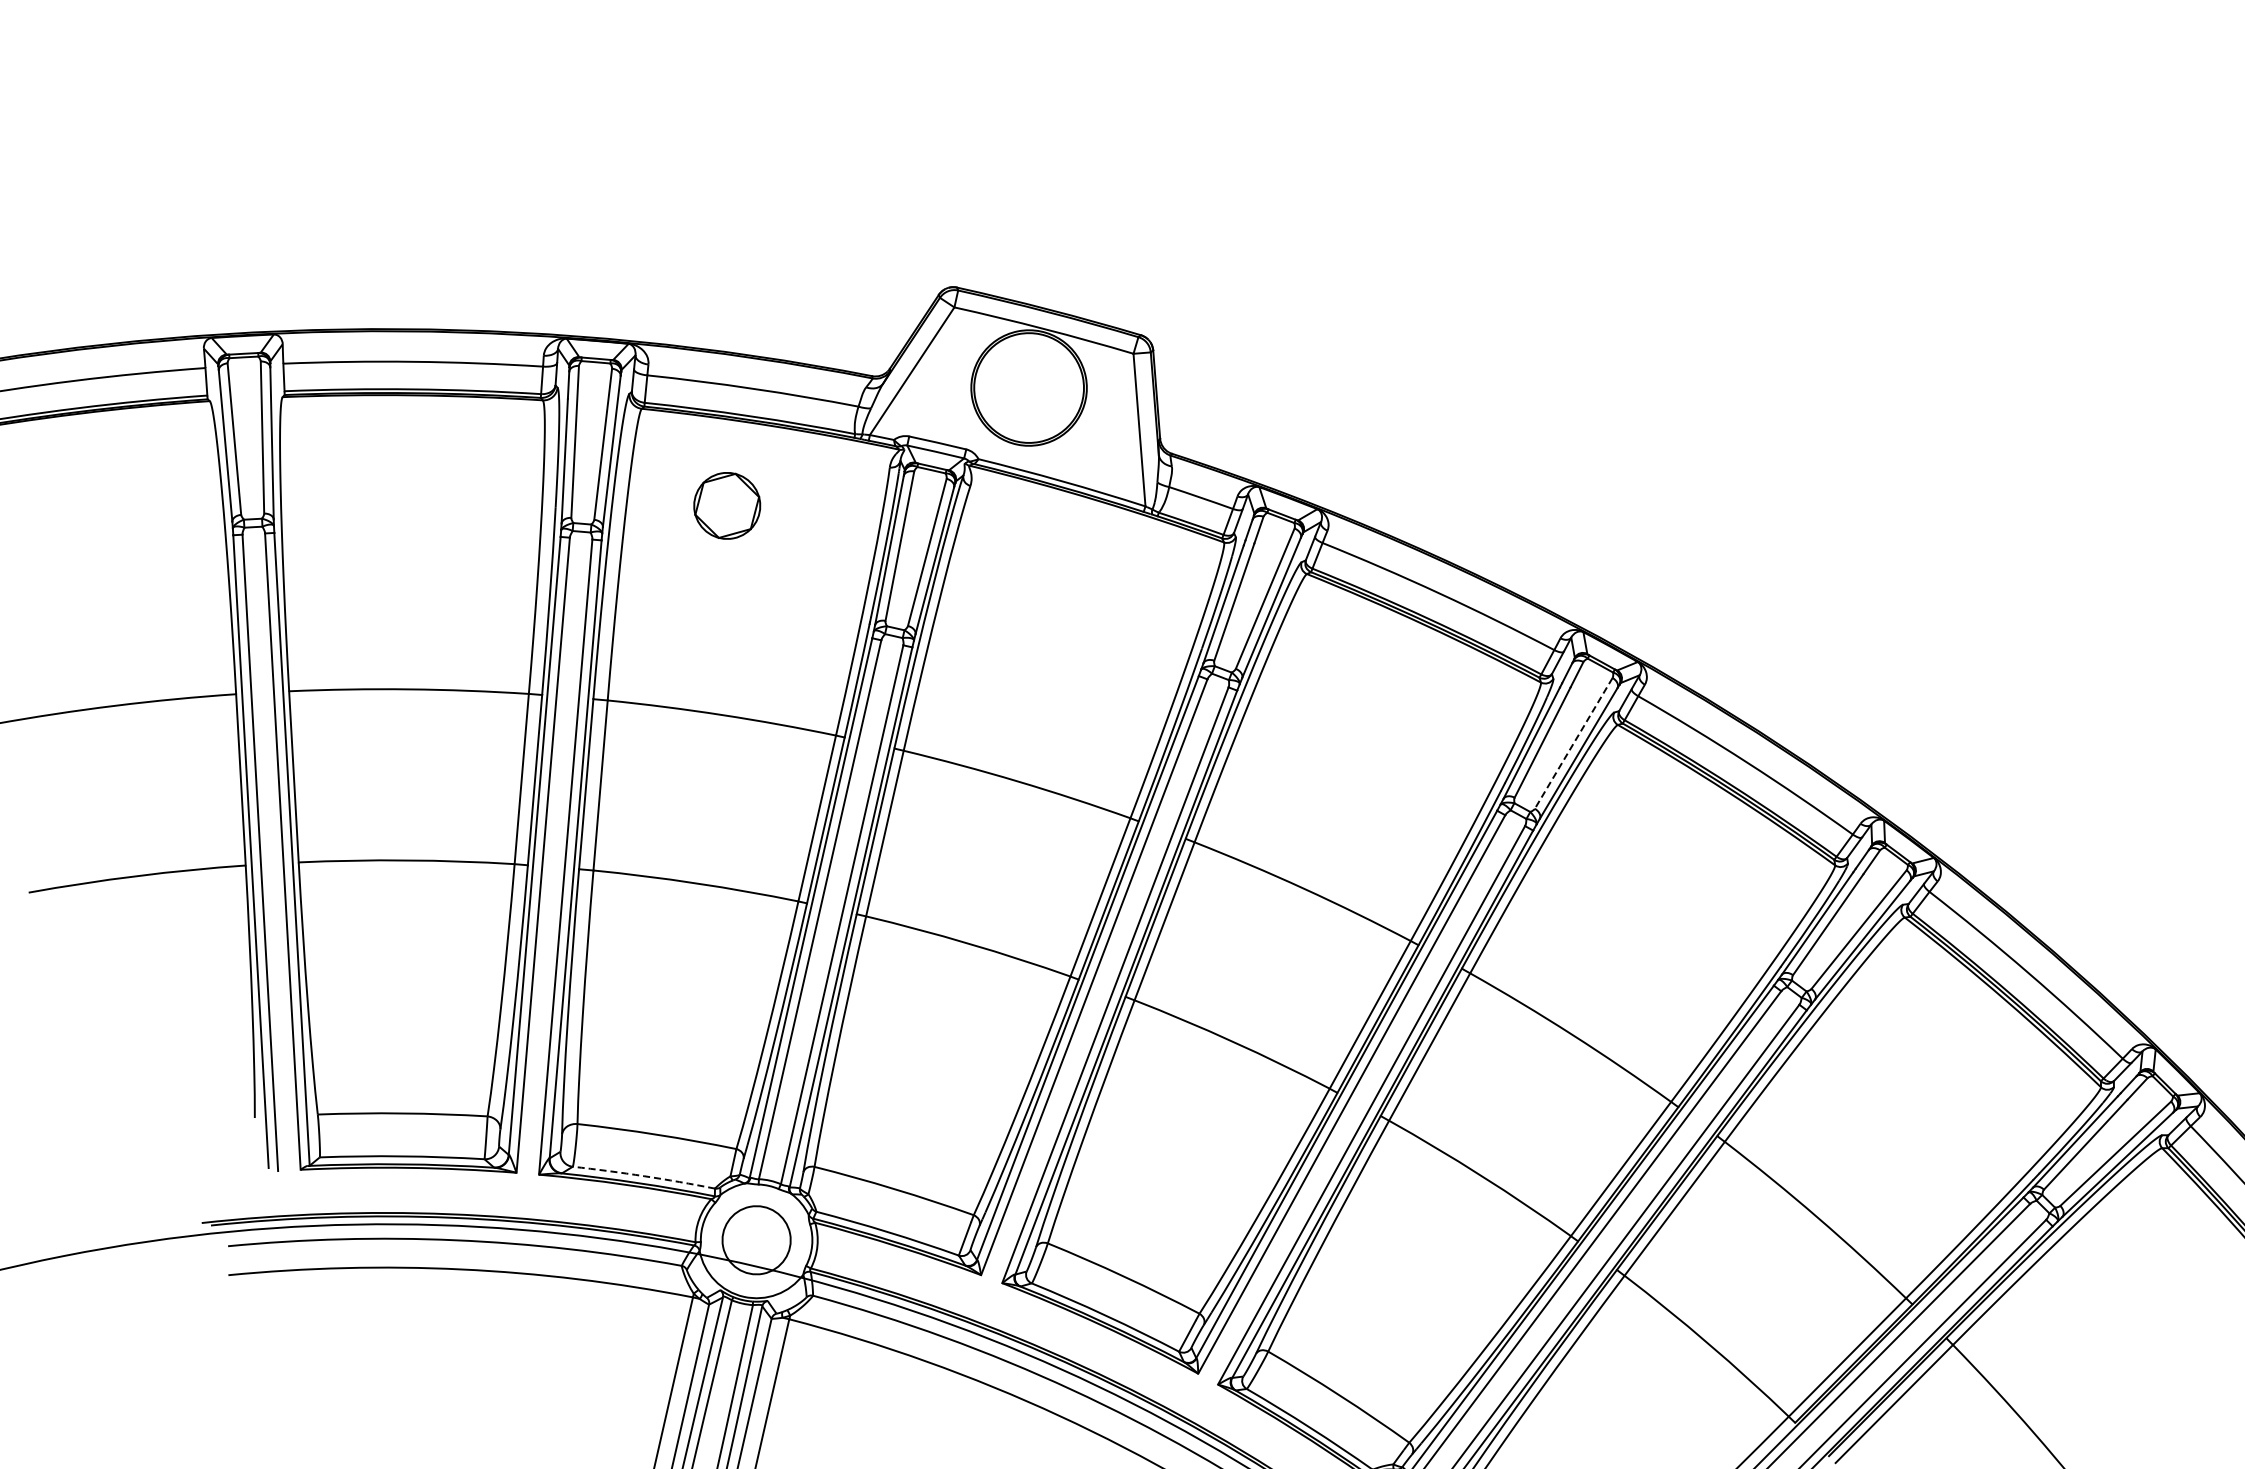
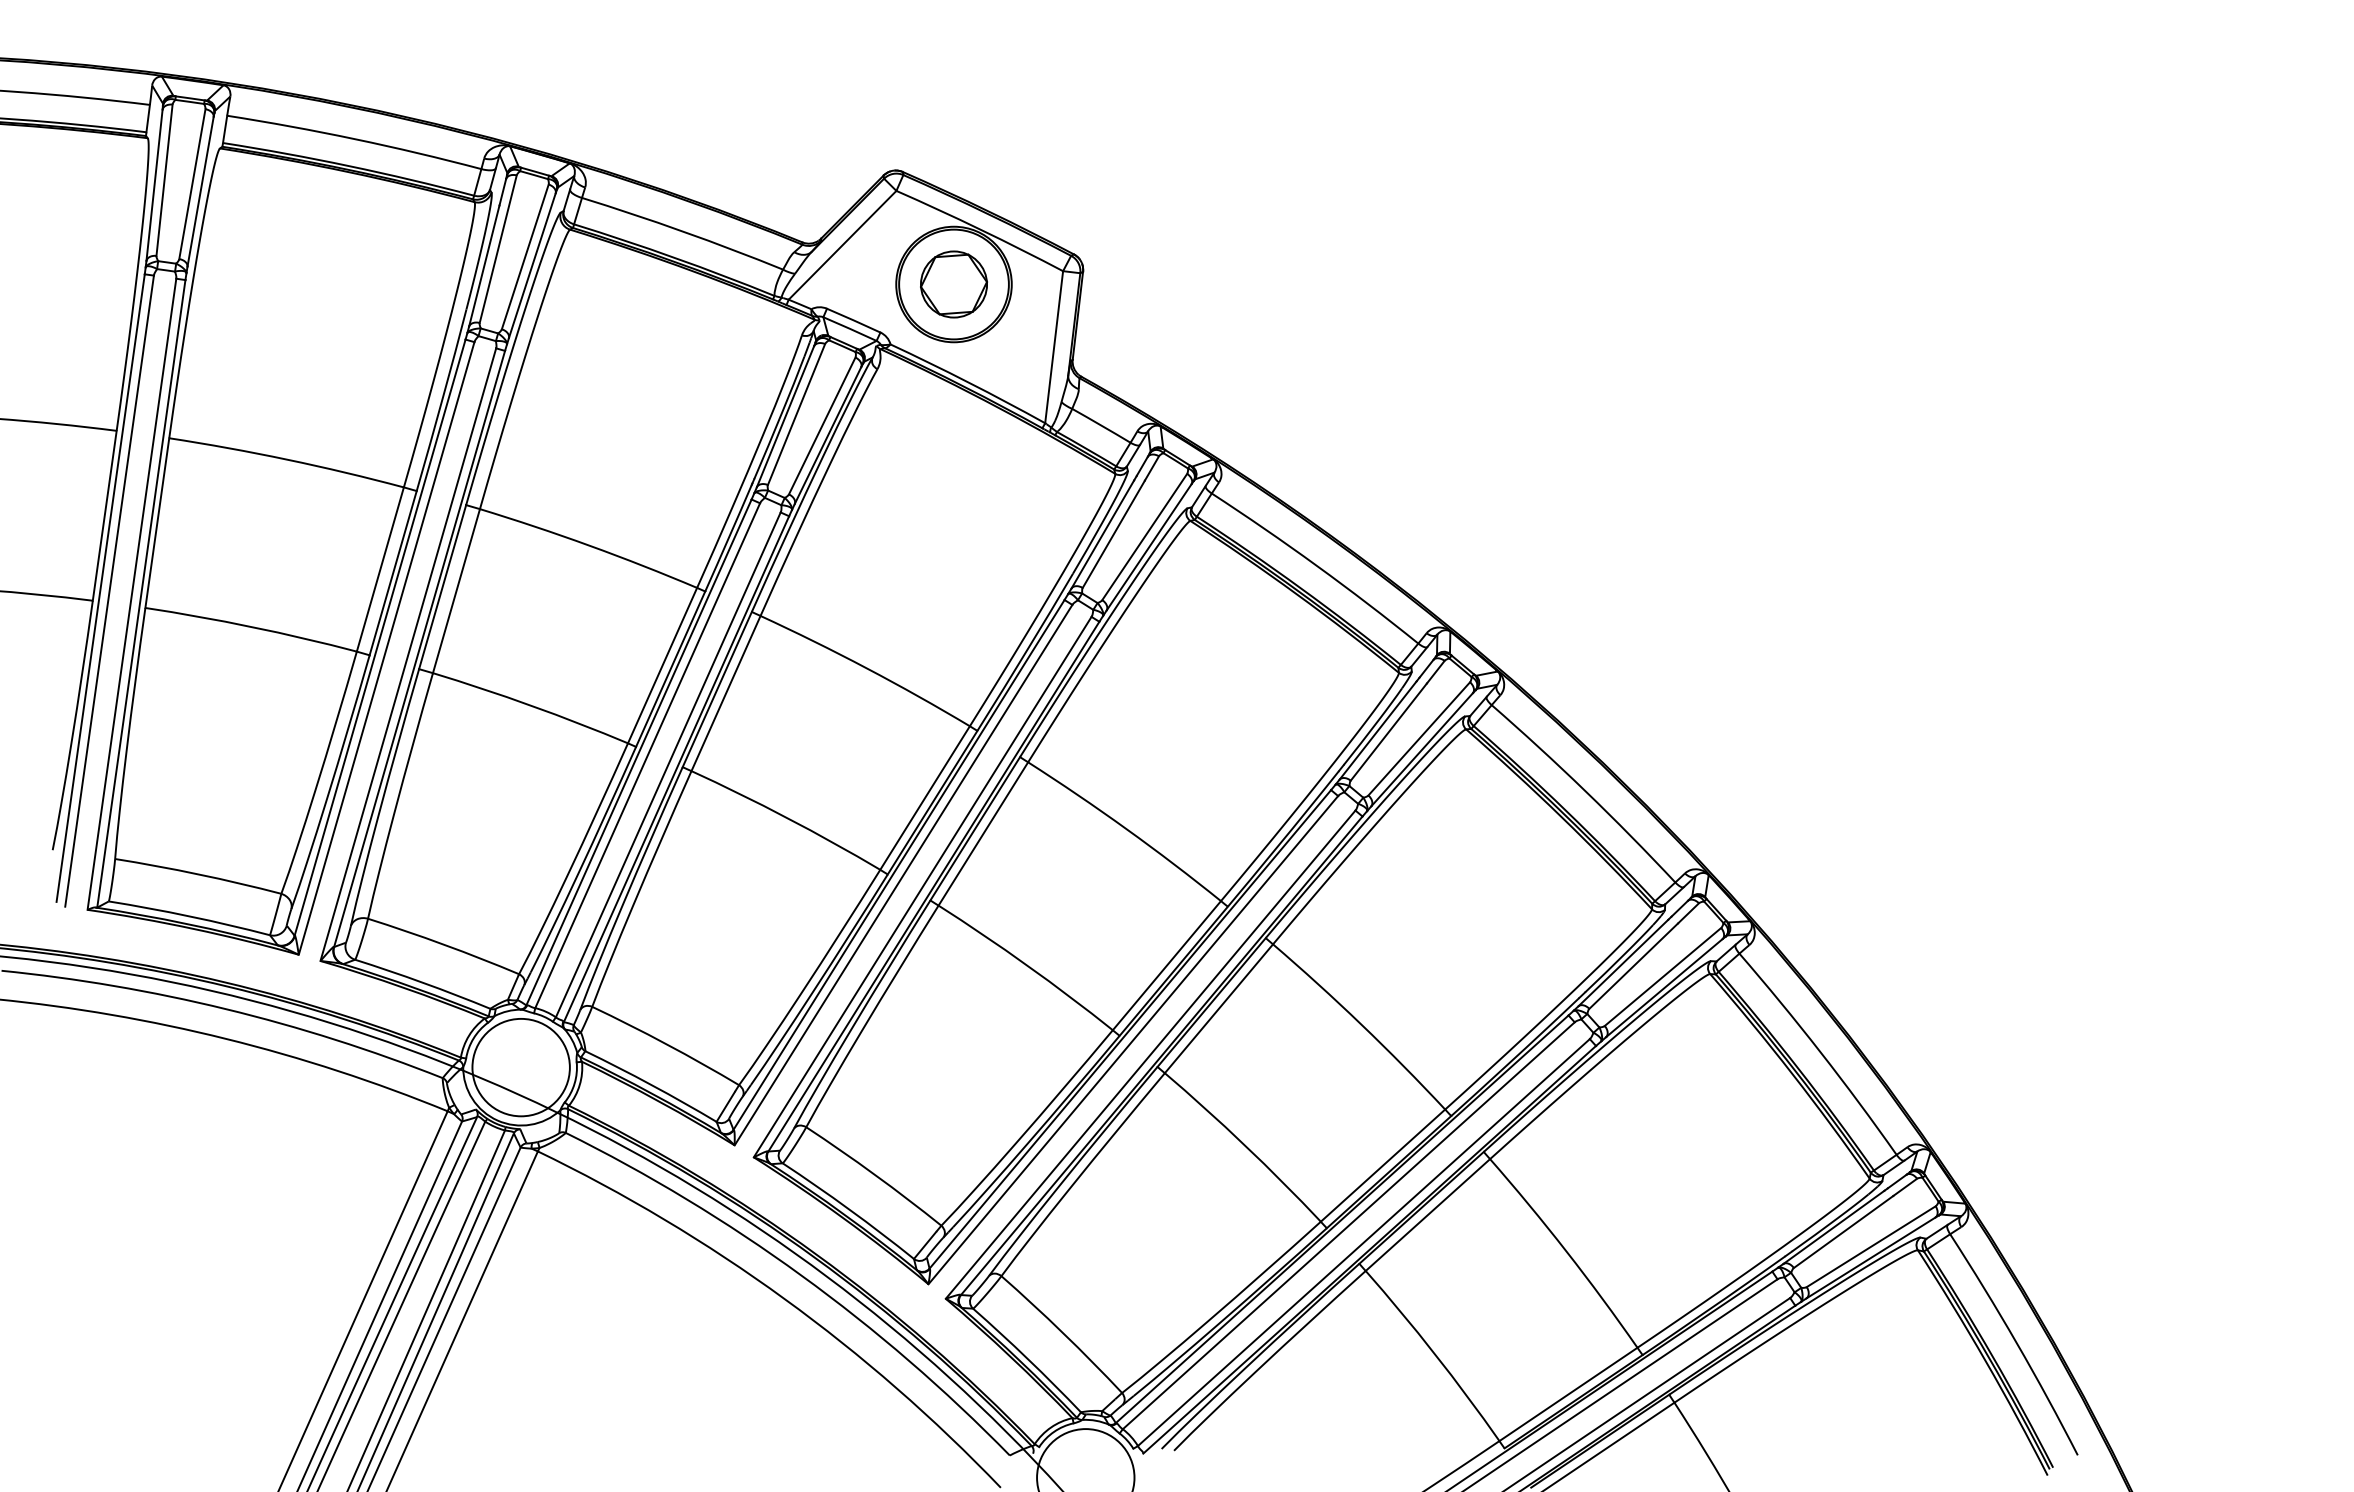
part: (726, 506) -> (953, 284), moved
line: (1573, 744) -> (1418, 739), dashed -> solid
arc: (644, 1175) -> (423, 982), dashed -> solid
circle: (755, 1240) -> (520, 1067), size x1.43

